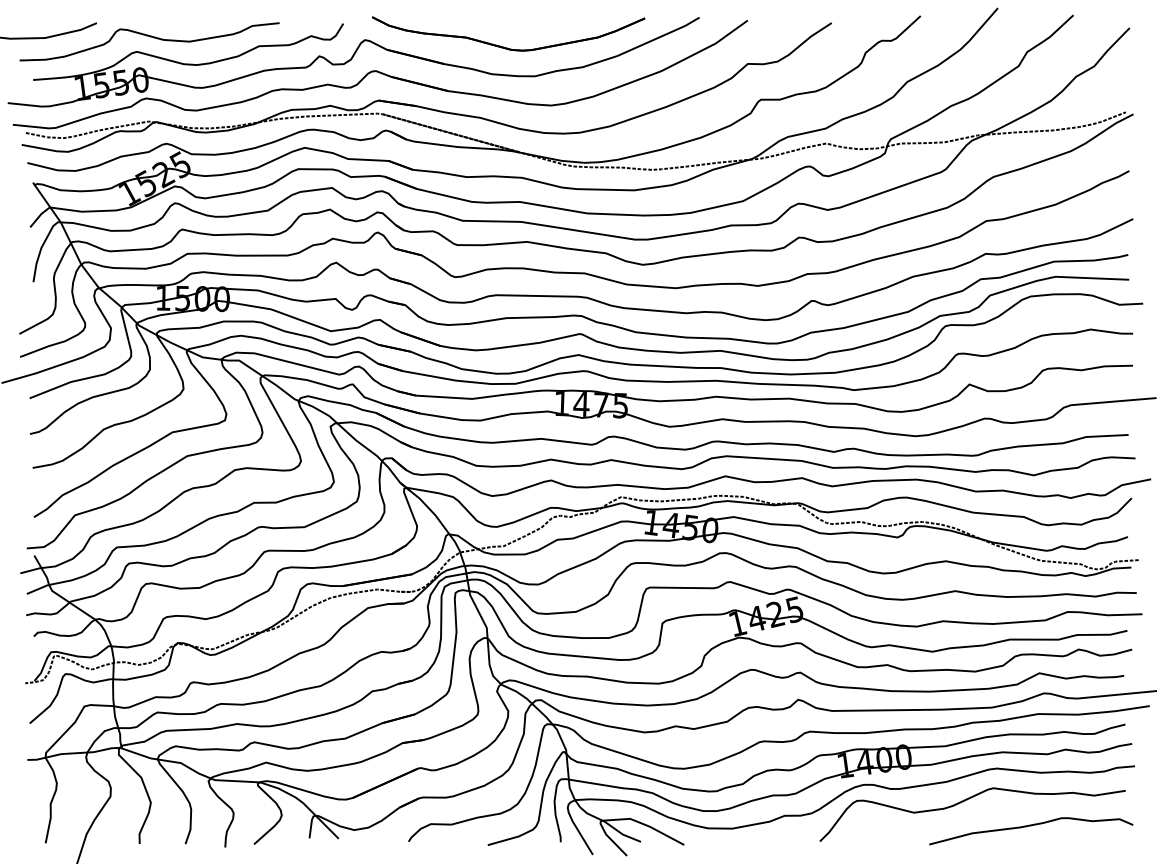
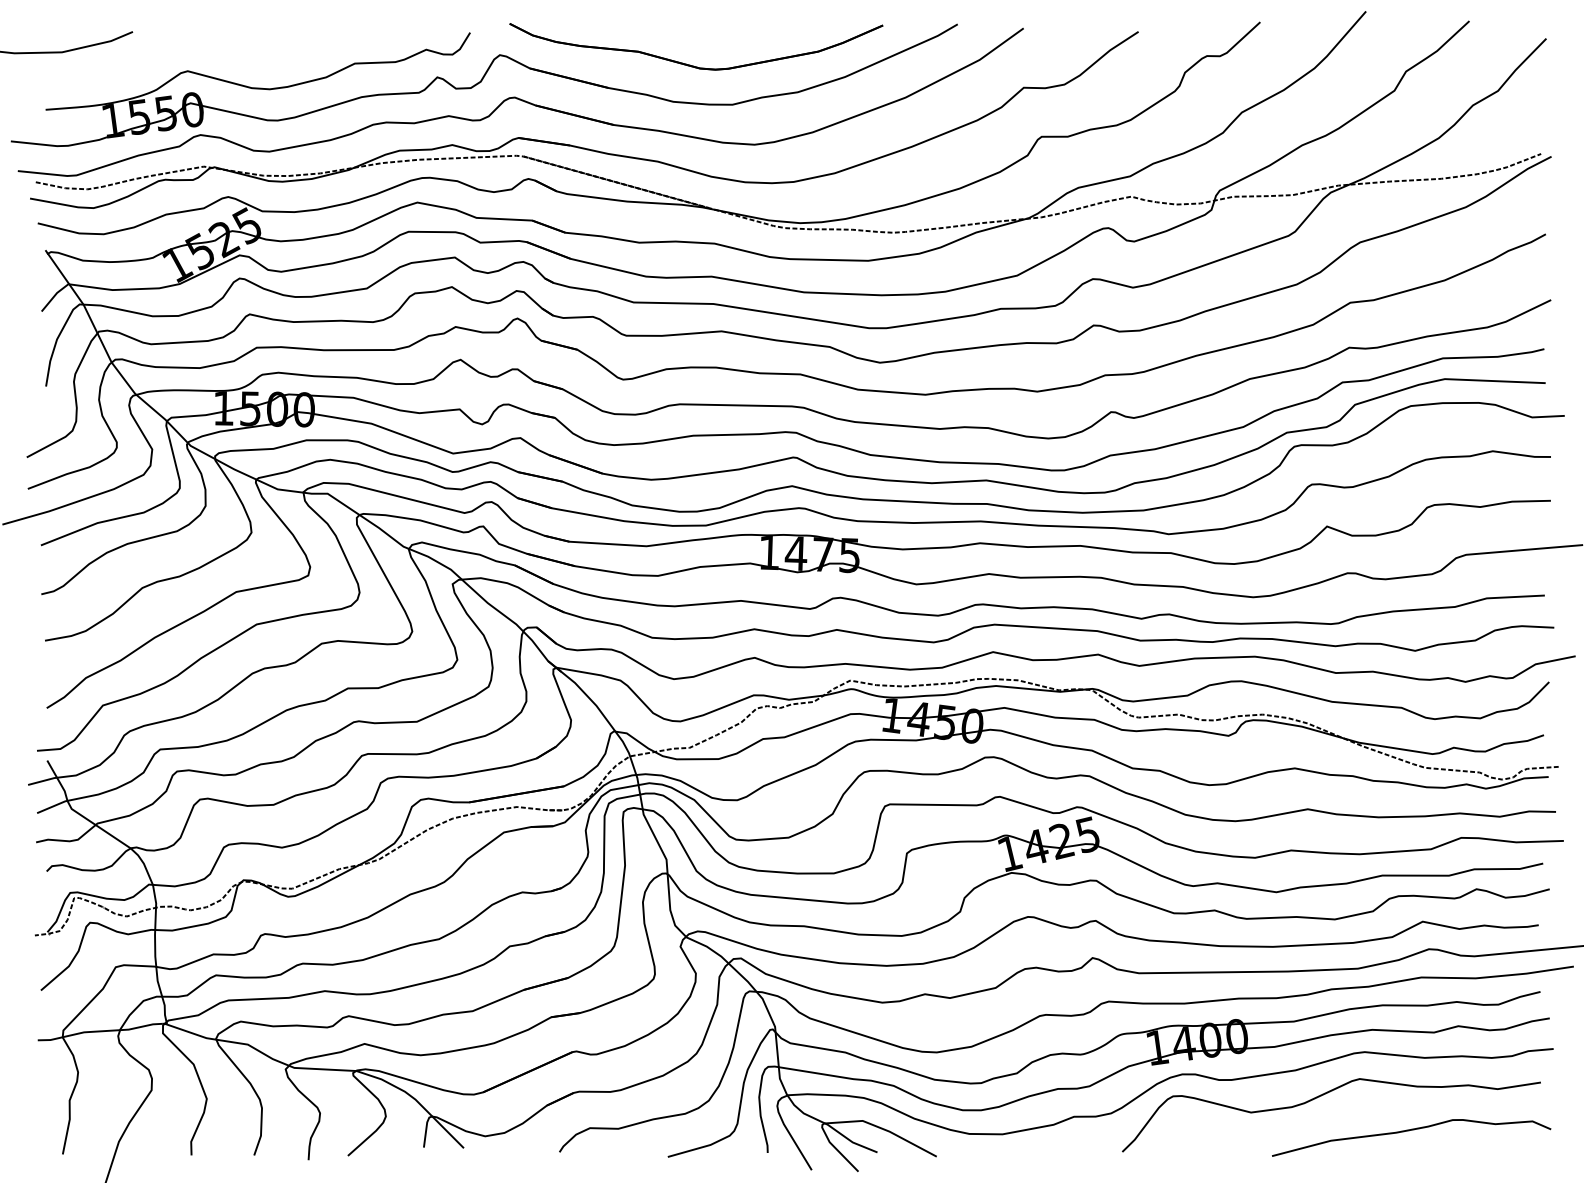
part: (151, 37) -> (207, 51), removed

